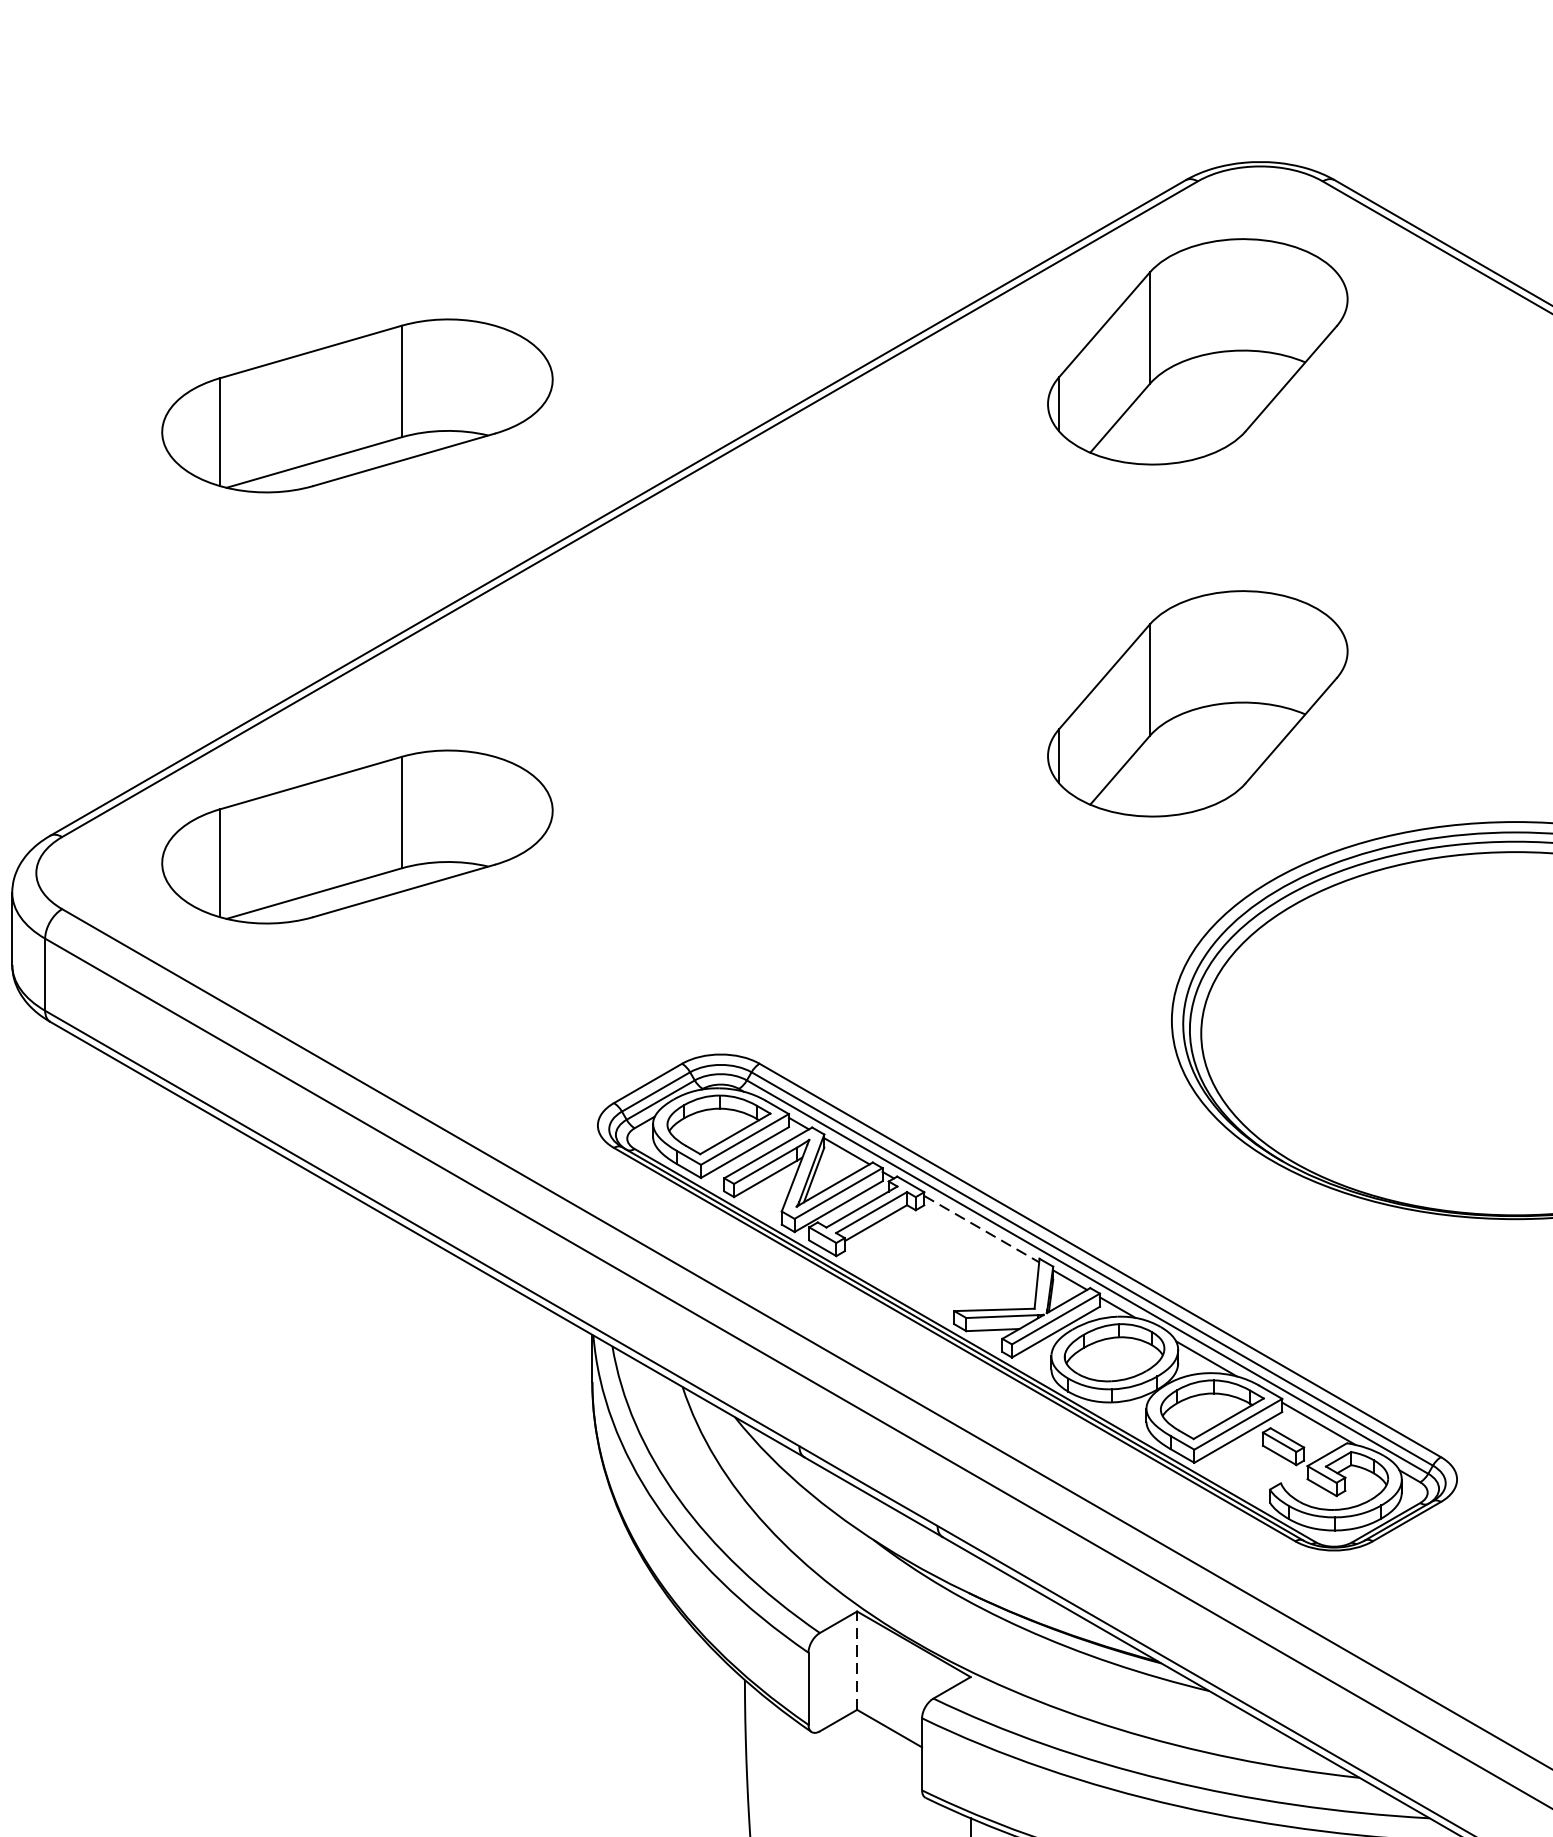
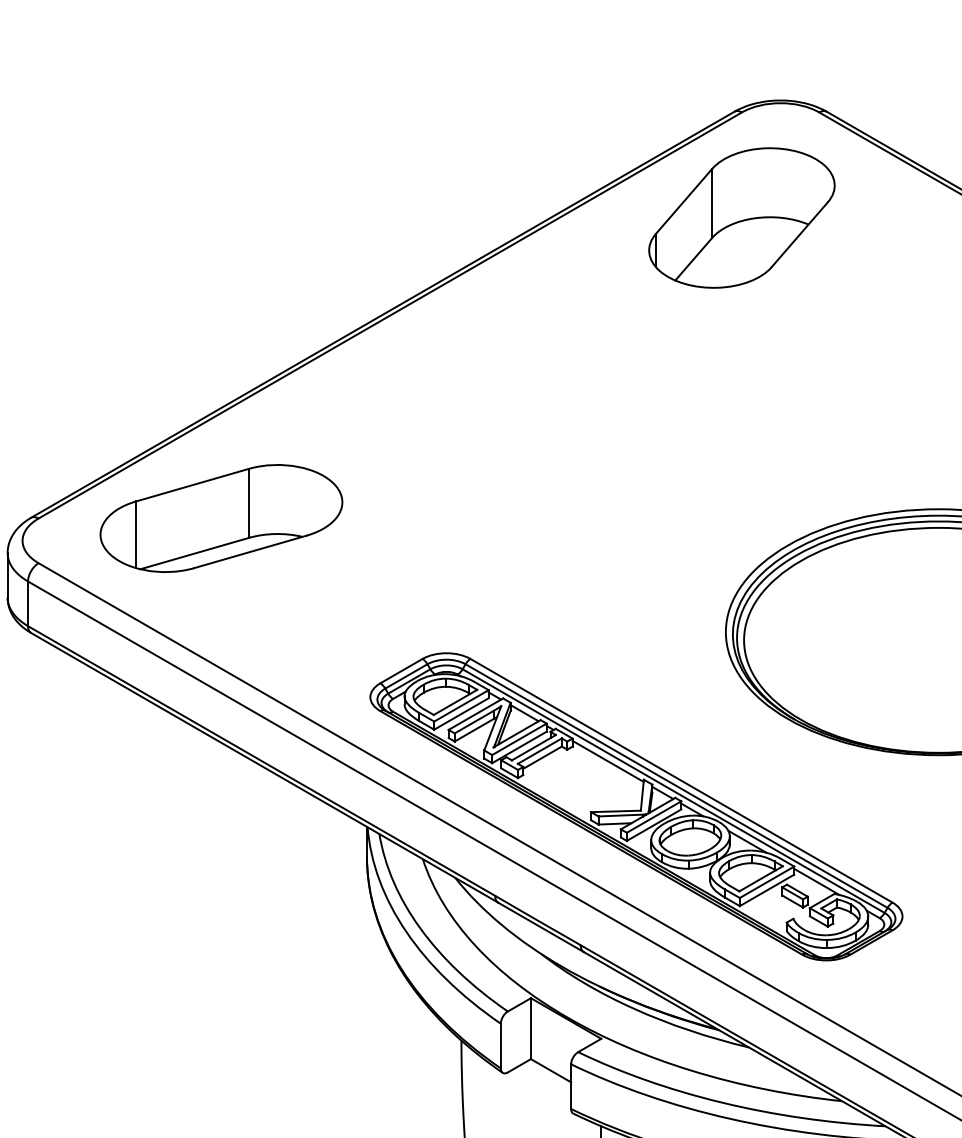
part: (357, 405) -> (221, 251), removed
part: (1197, 702) -> (741, 435), removed
line: (982, 1229) -> (608, 761), dashed -> solid
line: (856, 1660) -> (530, 1028), dashed -> solid

